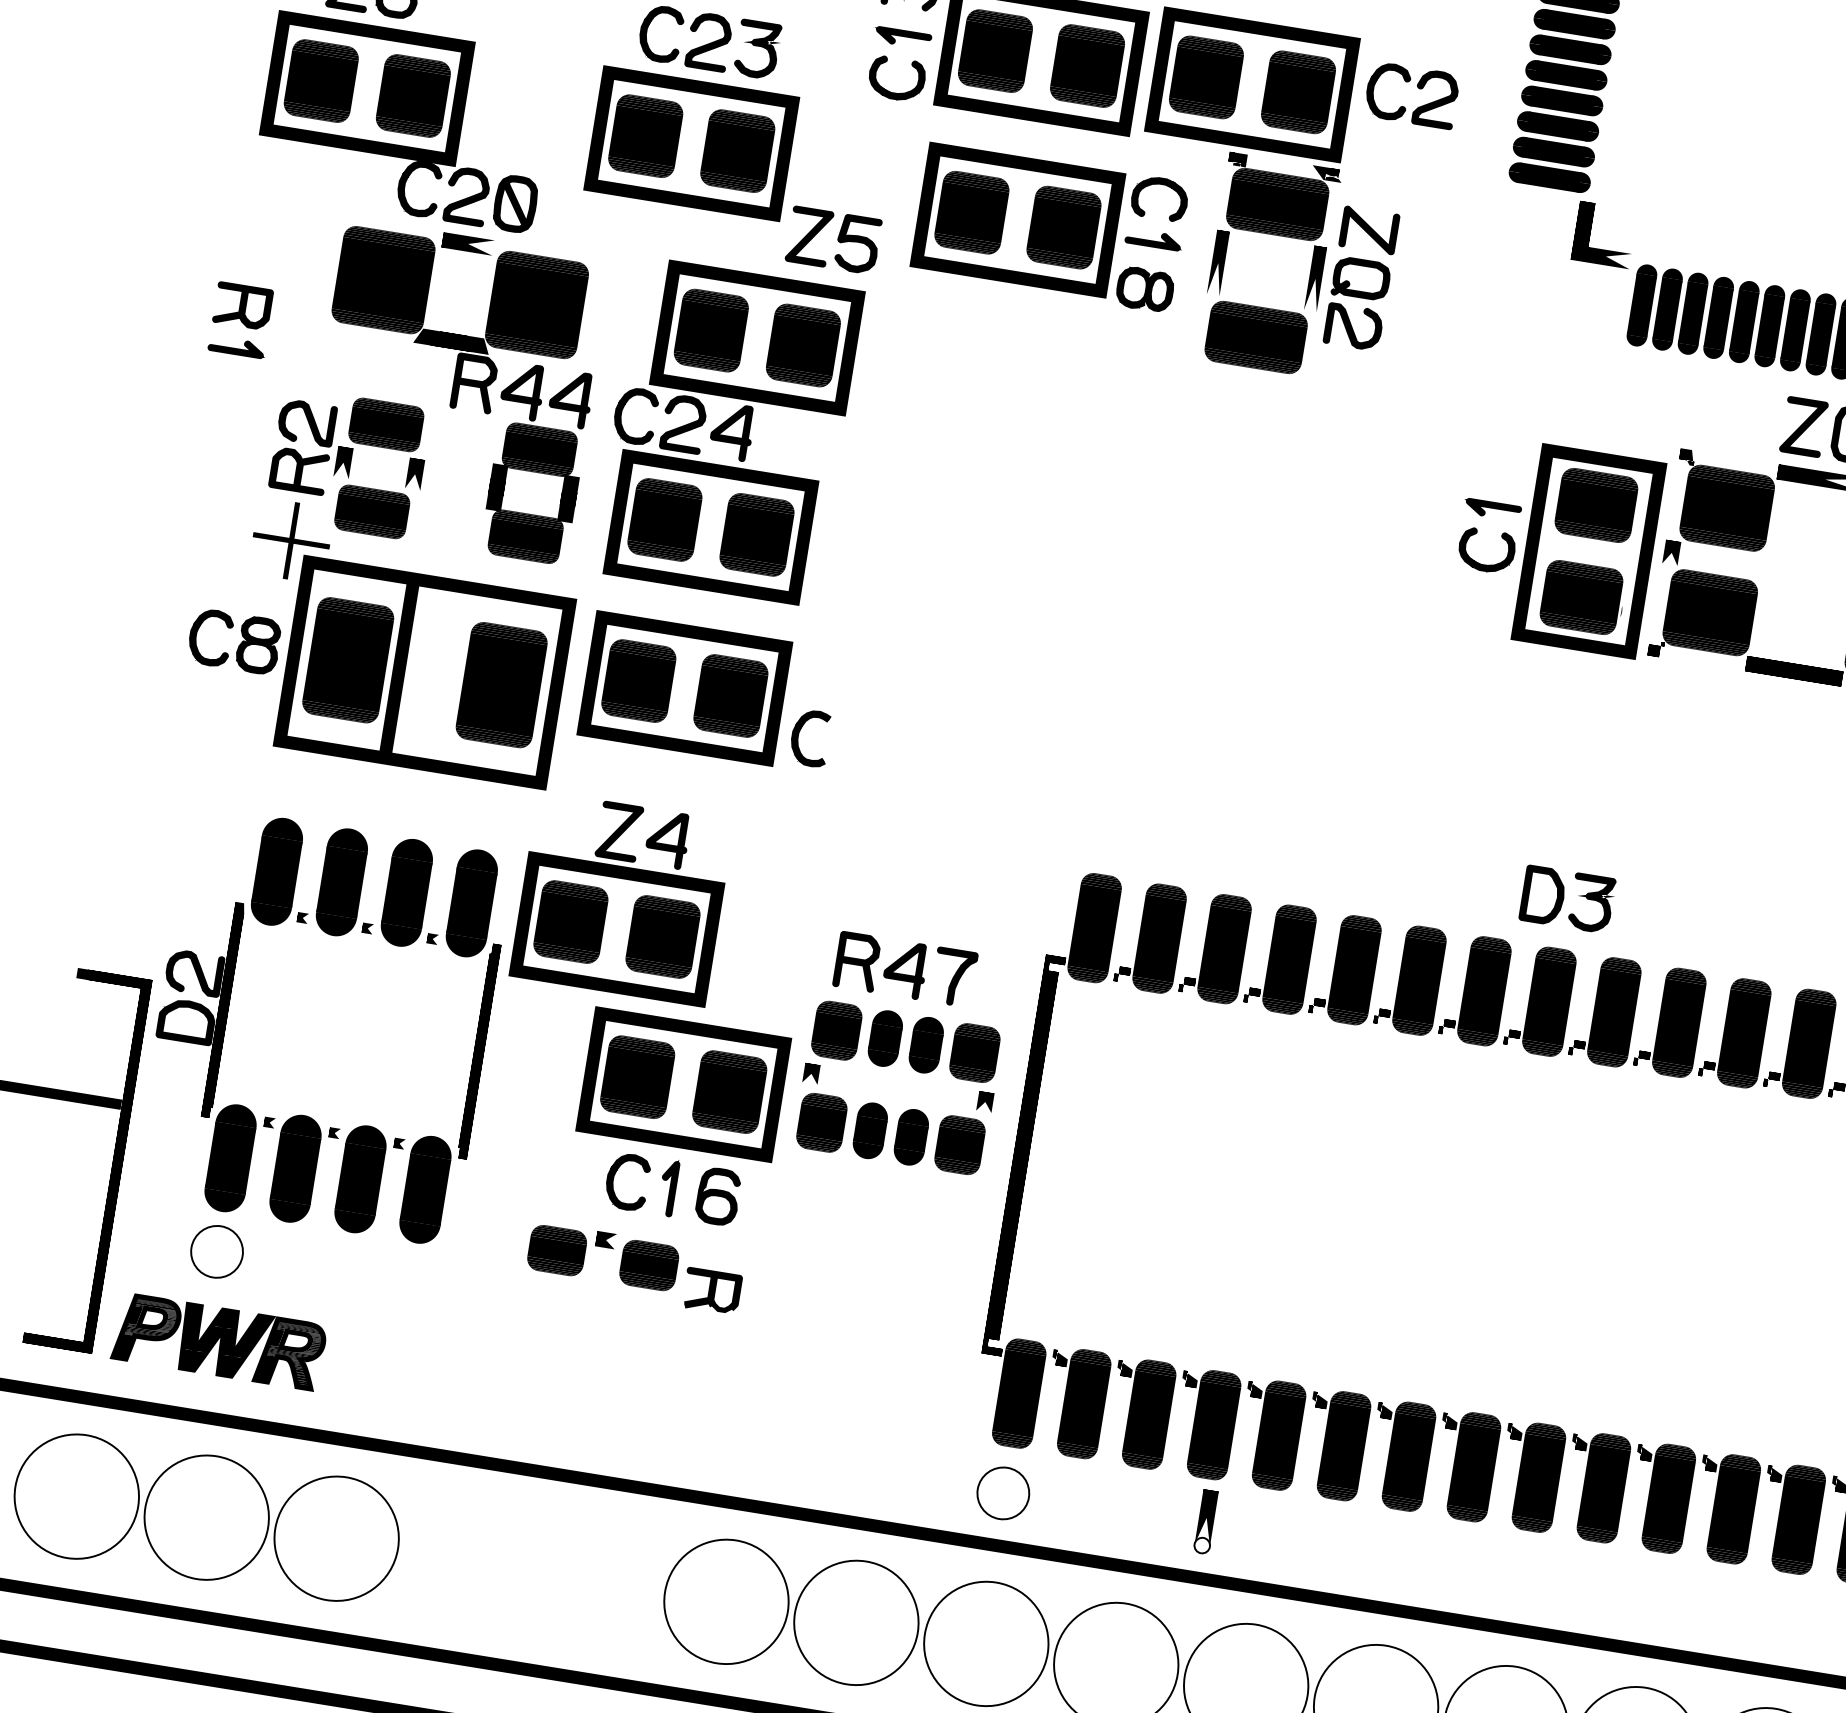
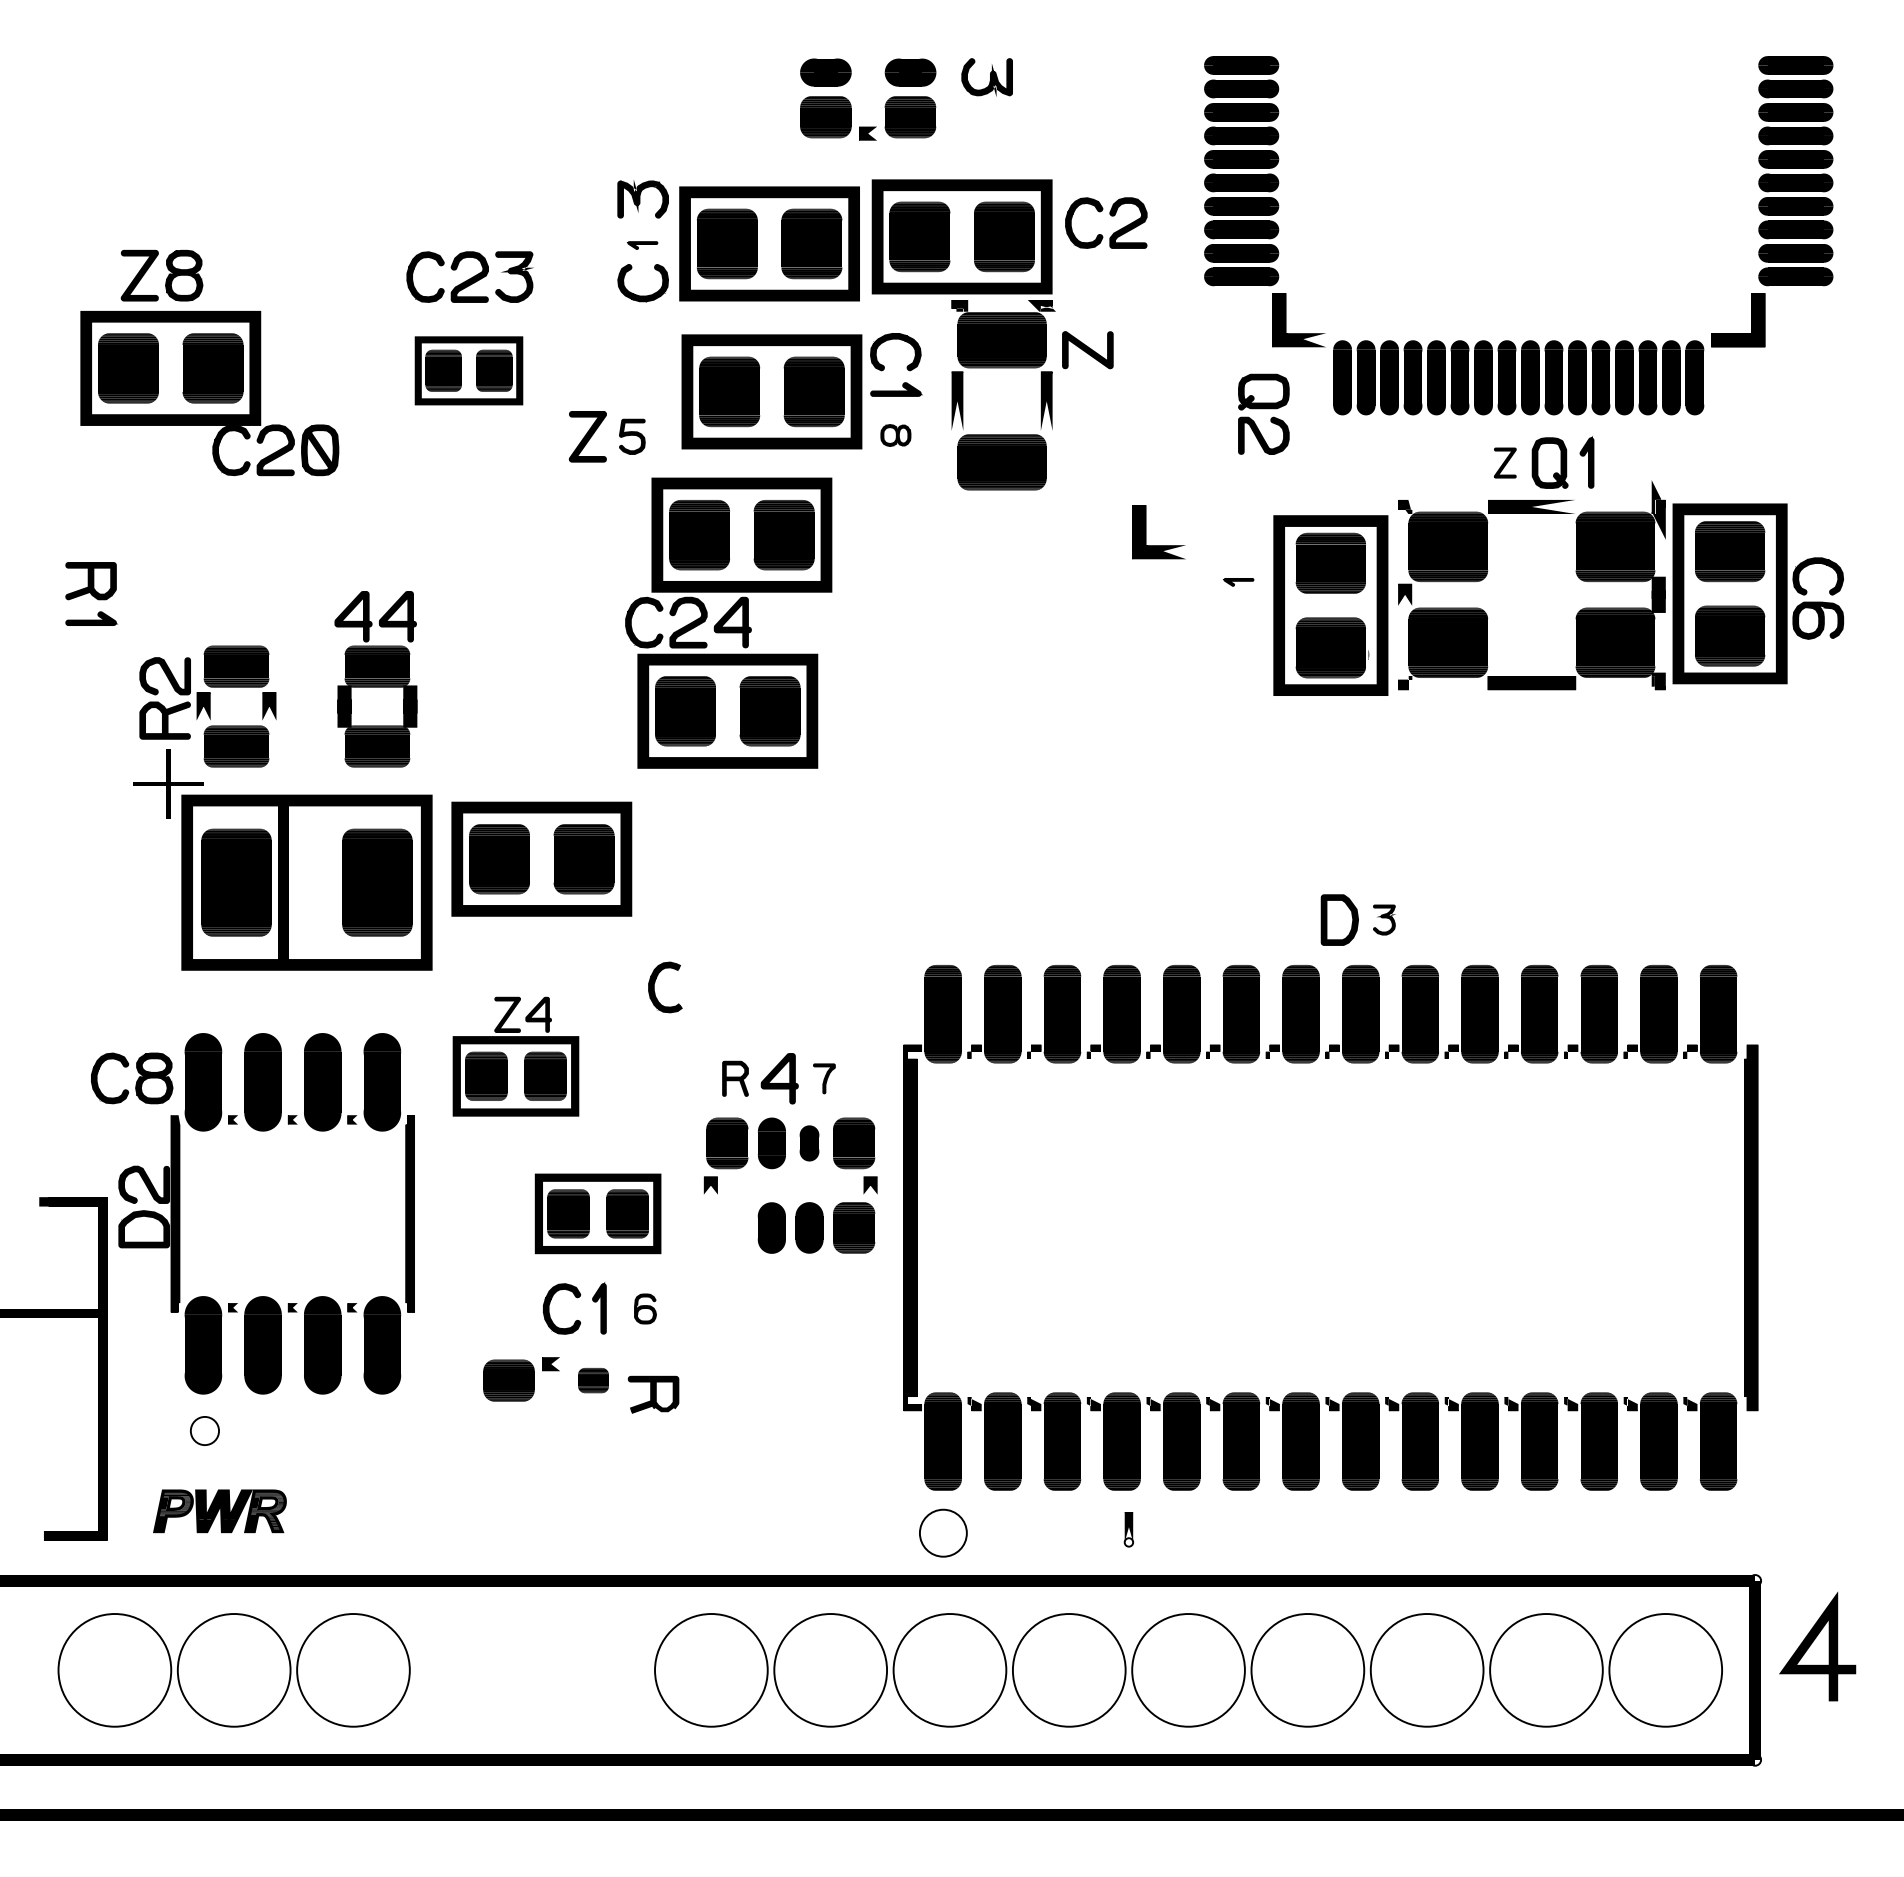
part: (902, 37) -> (642, 245), size x0.6
part: (691, 143) -> (468, 370), size x0.6
part: (858, 244) -> (632, 436), size x0.7
part: (1144, 289) -> (895, 435), size x0.6
part: (1357, 302) -> (1263, 413), moved
part: (453, 333) -> (283, 575), removed
part: (1804, 426) -> (1505, 462), size x0.6
part: (727, 430) -> (728, 622), moved
part: (1401, 439) -> (1146, 532), added
part: (1492, 510) -> (1238, 582), size x0.6
part: (1479, 562) -> (1234, 631), removed
part: (233, 641) -> (131, 1078), moved
part: (798, 736) -> (654, 987), moved
part: (621, 898) -> (515, 1056), size x0.7
part: (1592, 902) -> (1384, 919), size x0.6
part: (857, 961) -> (735, 1078), size x0.7
part: (954, 977) -> (824, 1078), size x0.6
part: (926, 1045) -> (809, 1143), size x0.7
part: (683, 1084) -> (597, 1213), size x0.7
part: (822, 1122) -> (727, 1227), removed
part: (718, 1196) -> (645, 1308), size x0.6
part: (216, 1251) -> (204, 1430), size x0.6
part: (649, 1265) -> (593, 1380), size x0.6
part: (218, 1342) -> (219, 1511), size x0.7
part: (1205, 1522) -> (1128, 1529), size x0.6

